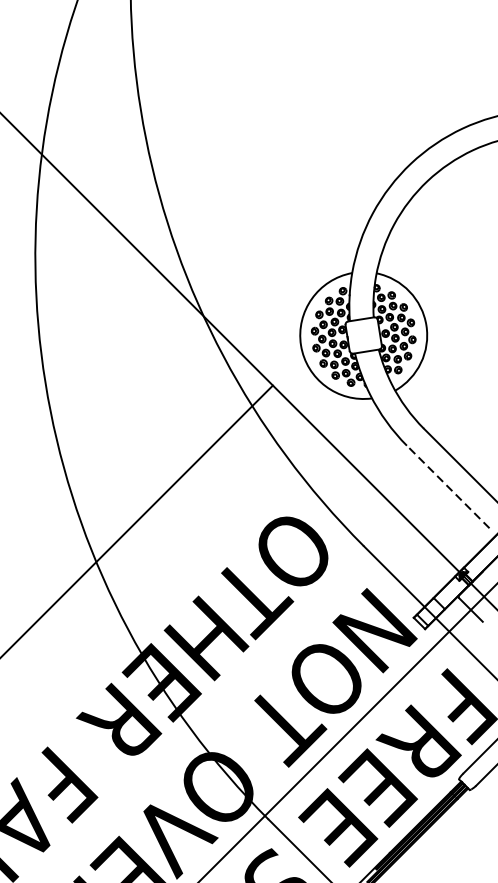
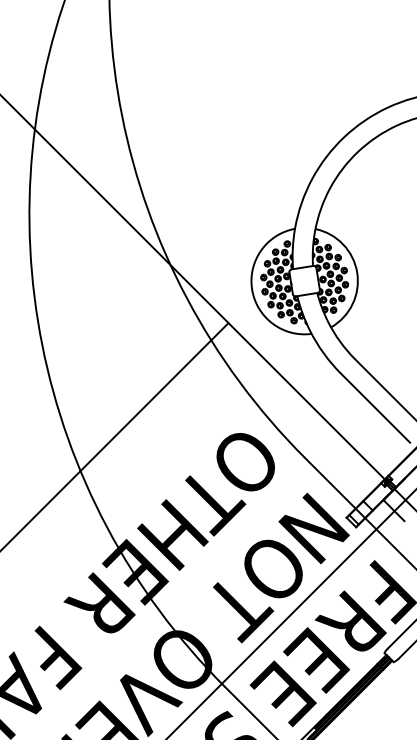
line: (448, 487) -> (375, 408), dashed -> solid

